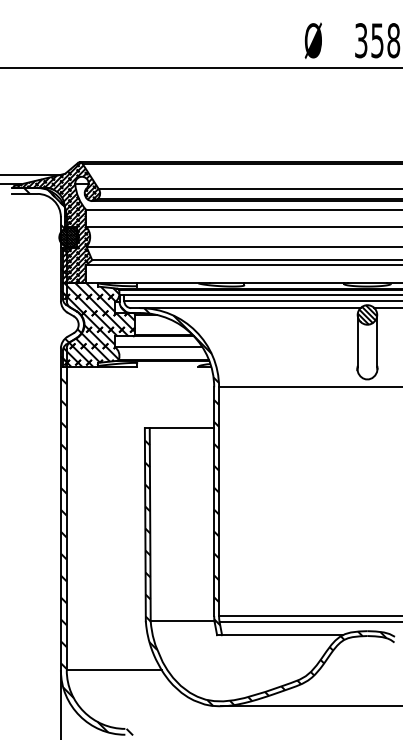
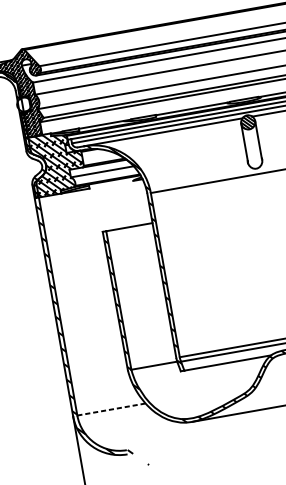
hatch: (68, 237) -> (23, 104), removed
line: (114, 670) -> (111, 409), solid -> dashed

